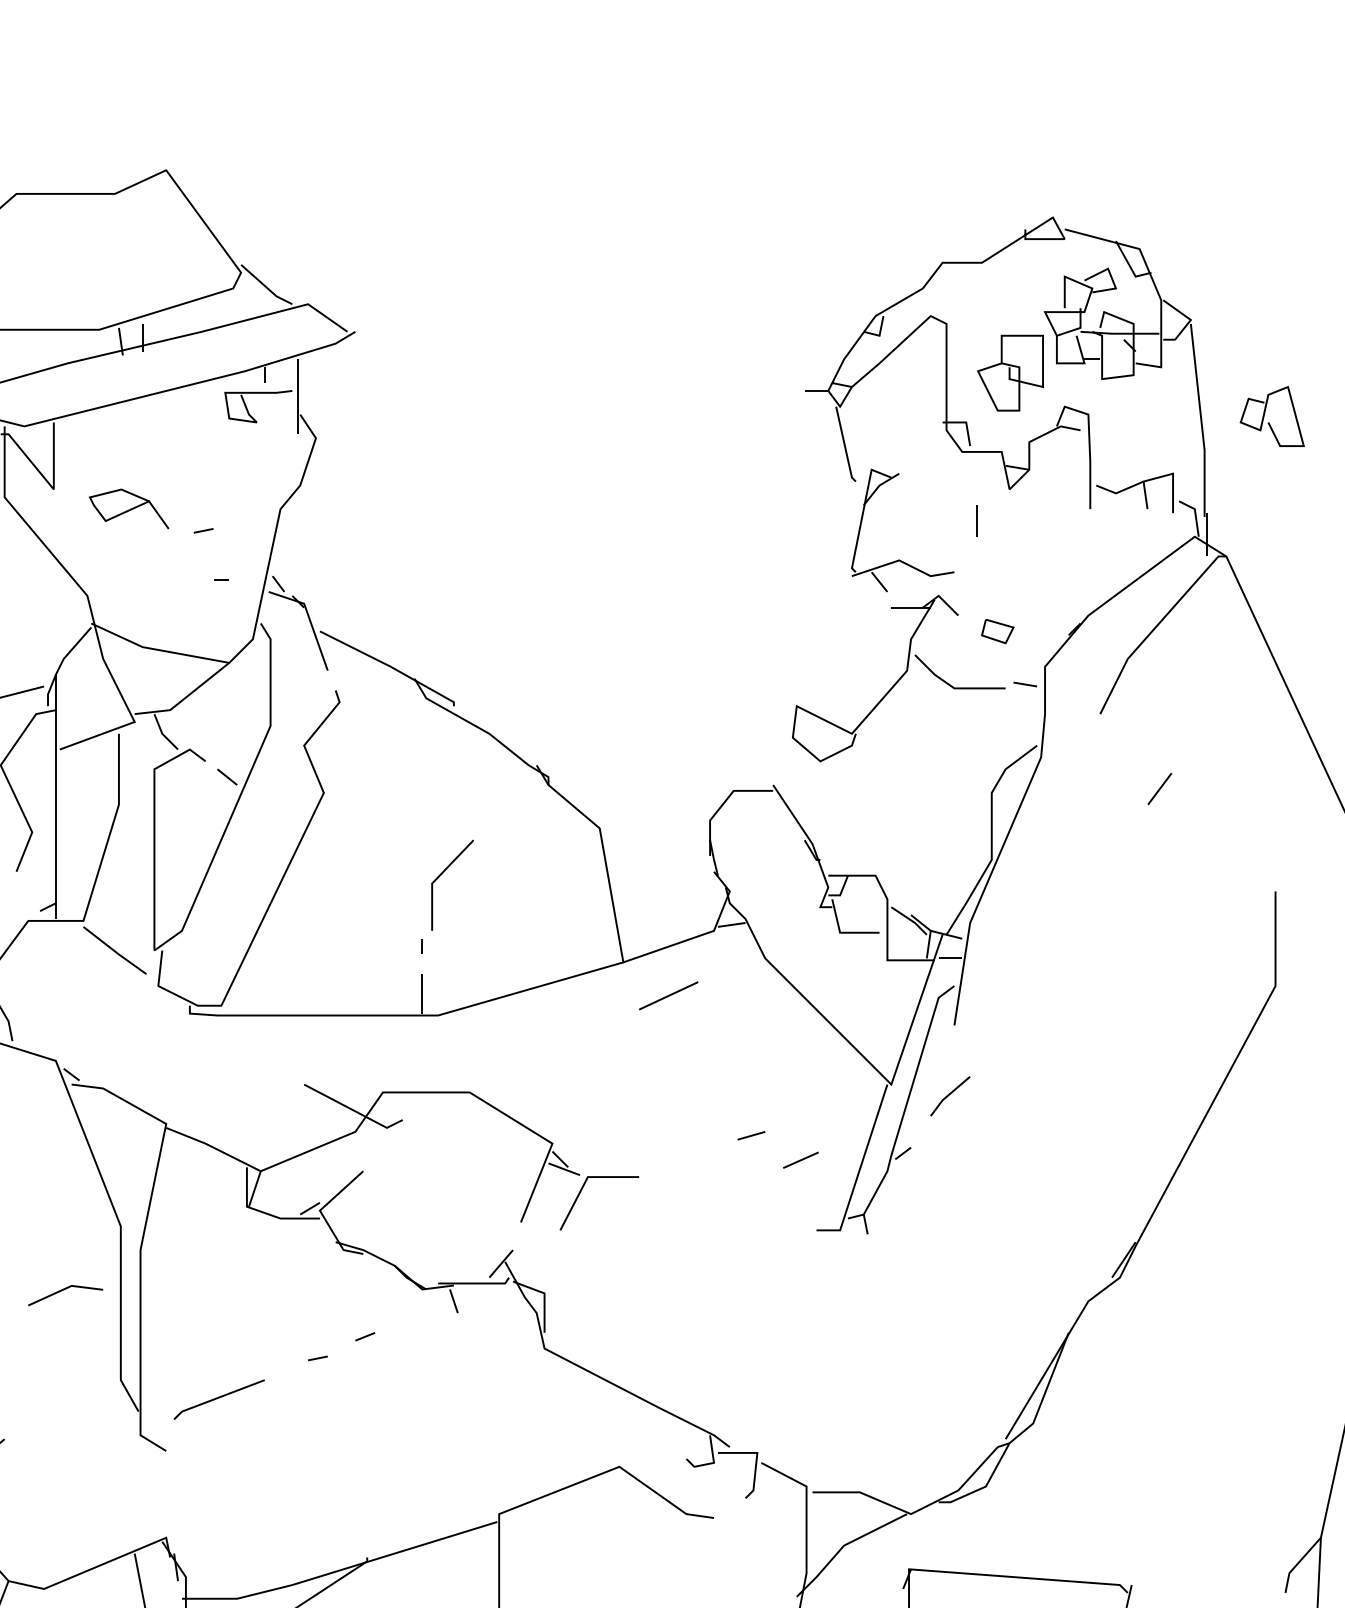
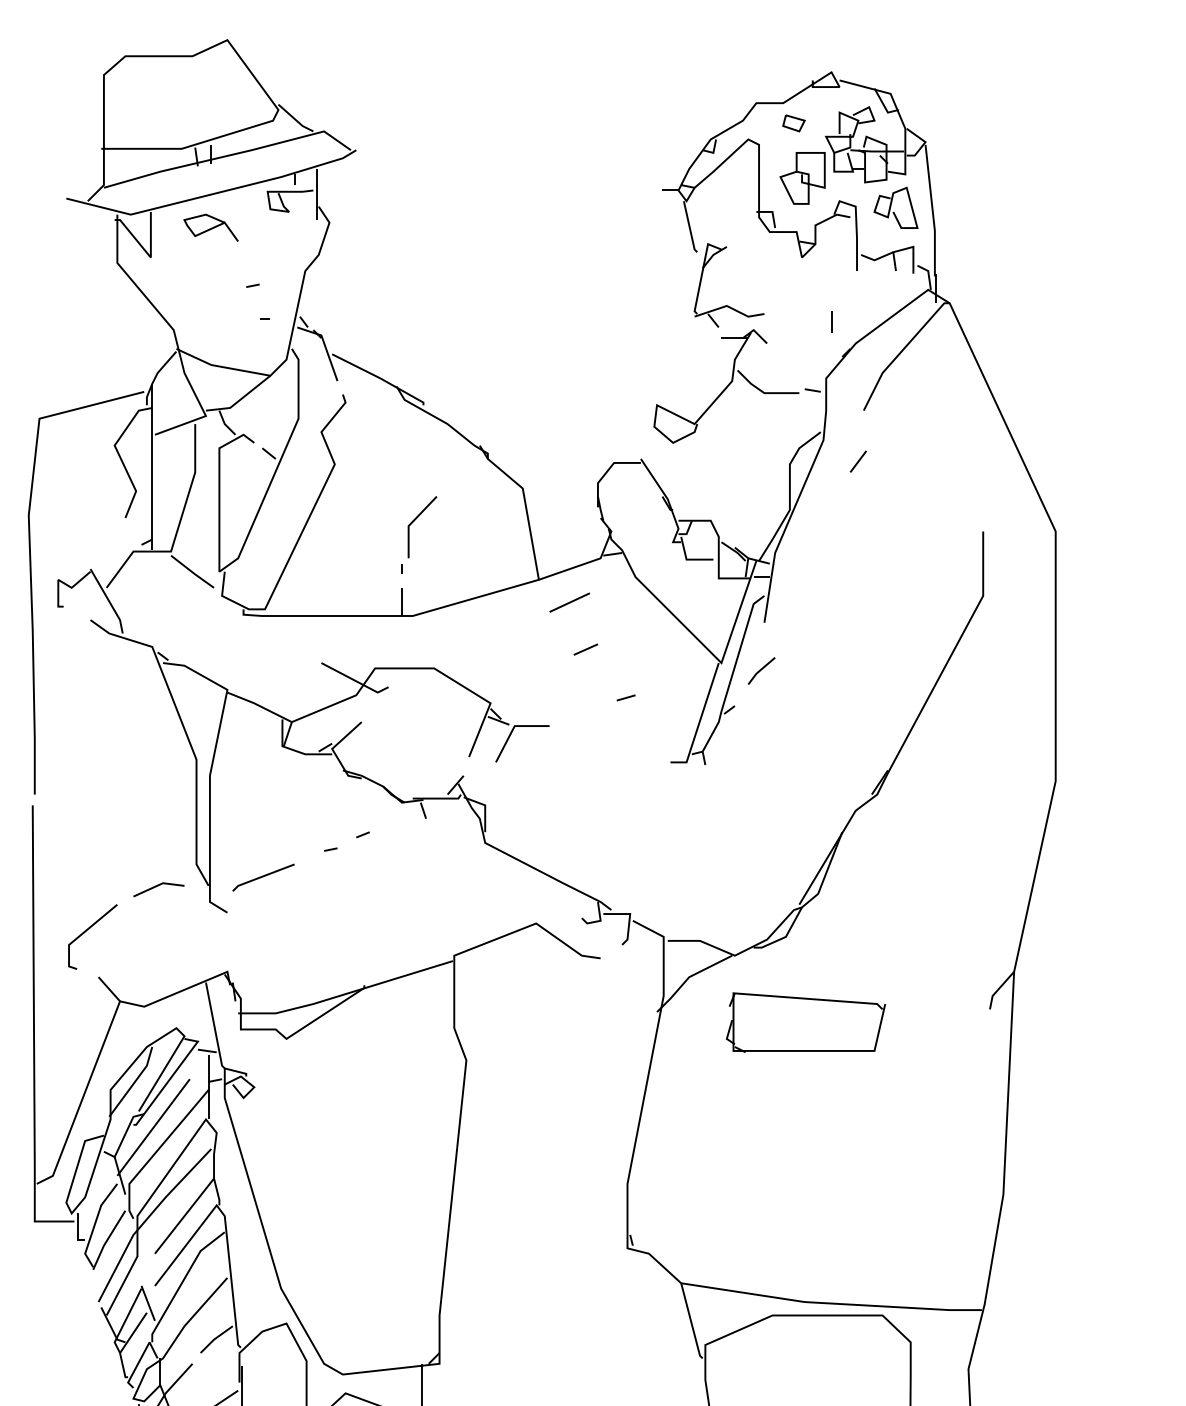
curve: (1265, 415) -> (891, 207), moved
curve: (129, 508) -> (211, 227), moved
line: (976, 520) -> (831, 321), moved
part: (997, 631) -> (793, 123), moved
line: (1158, 788) -> (857, 461), moved
line: (800, 1160) -> (585, 649), moved
line: (62, 1292) -> (156, 887), moved

